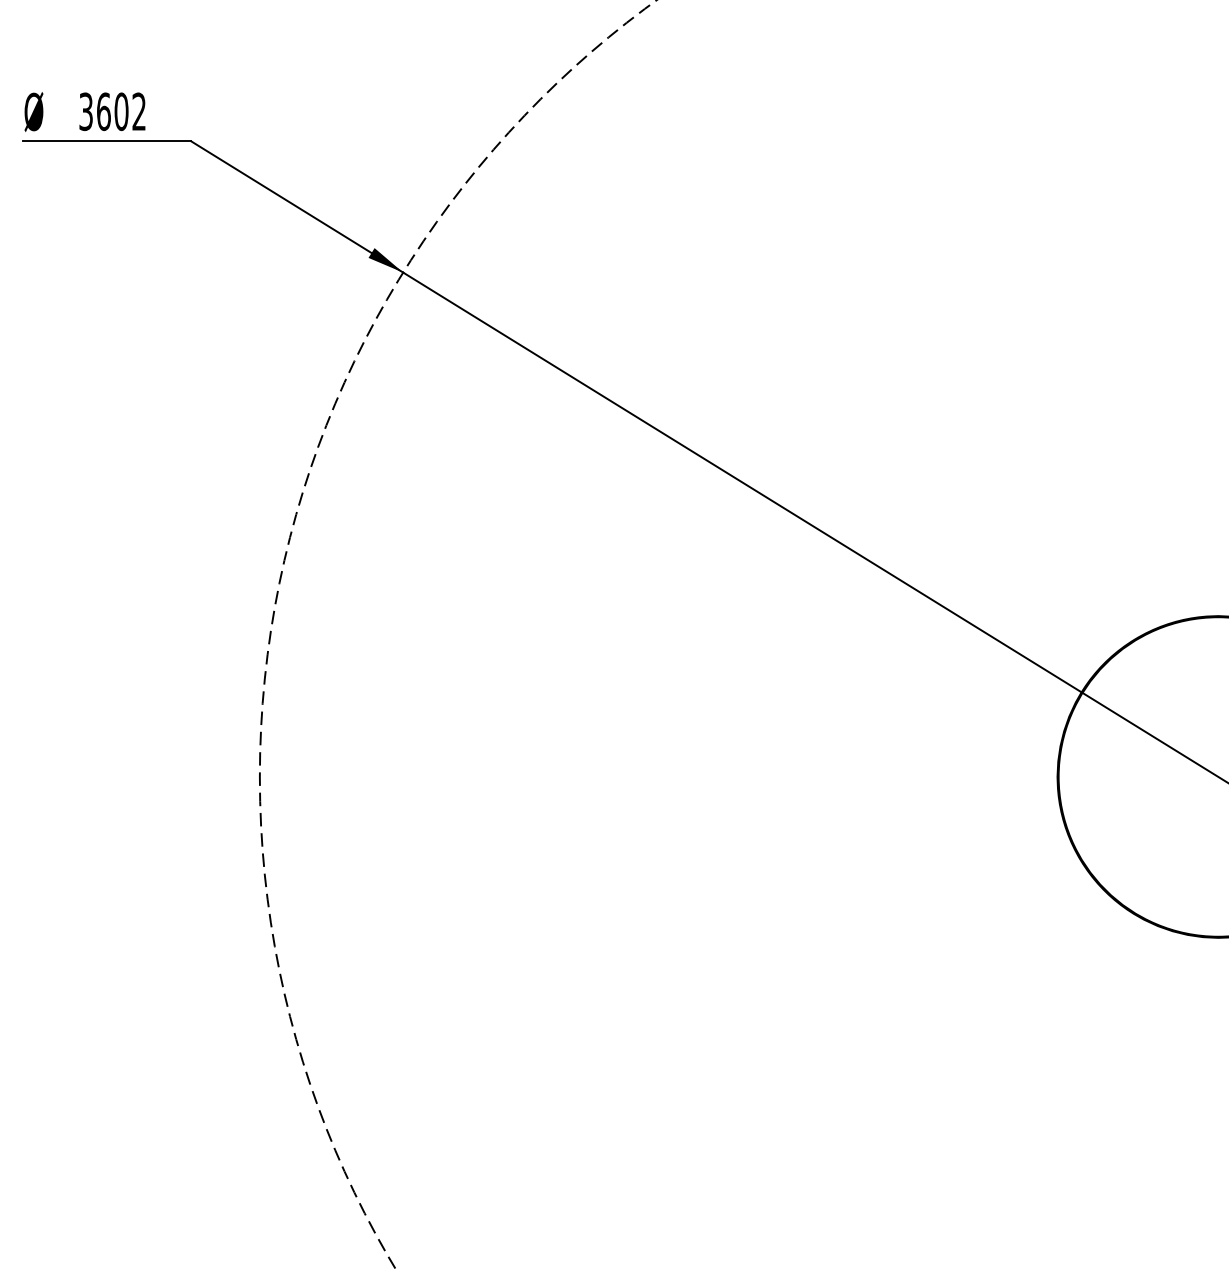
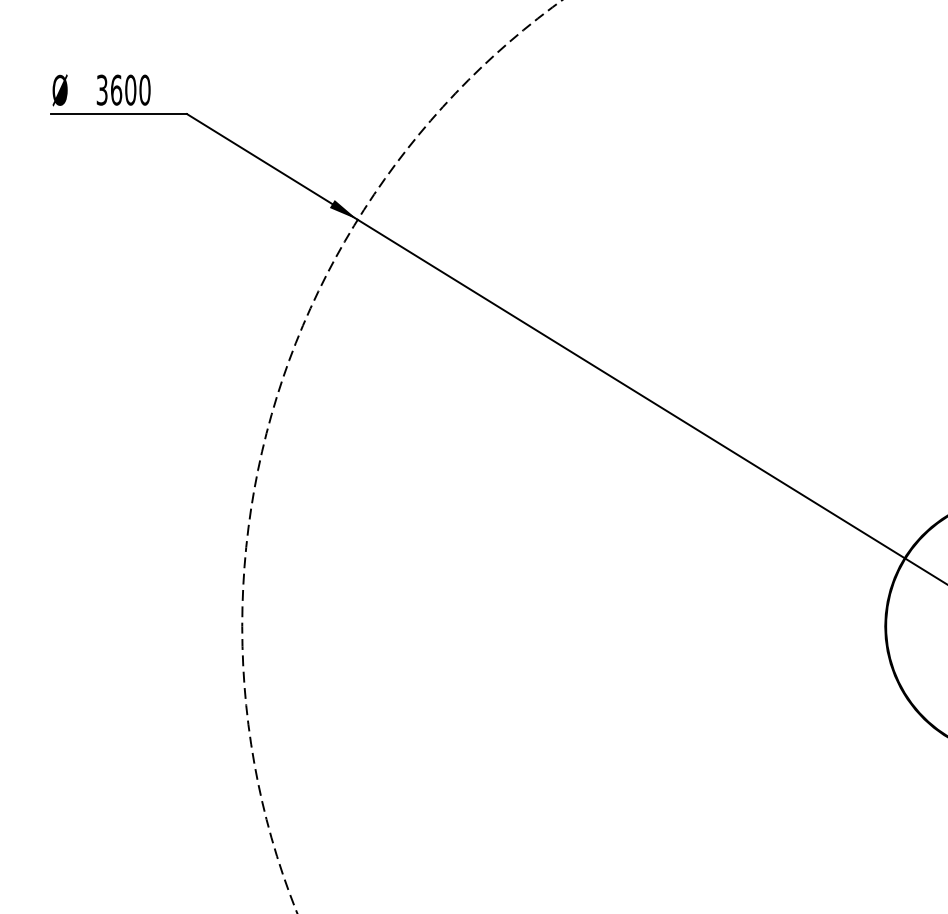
text: (139, 111) -> (145, 89), 3602 -> 3600

